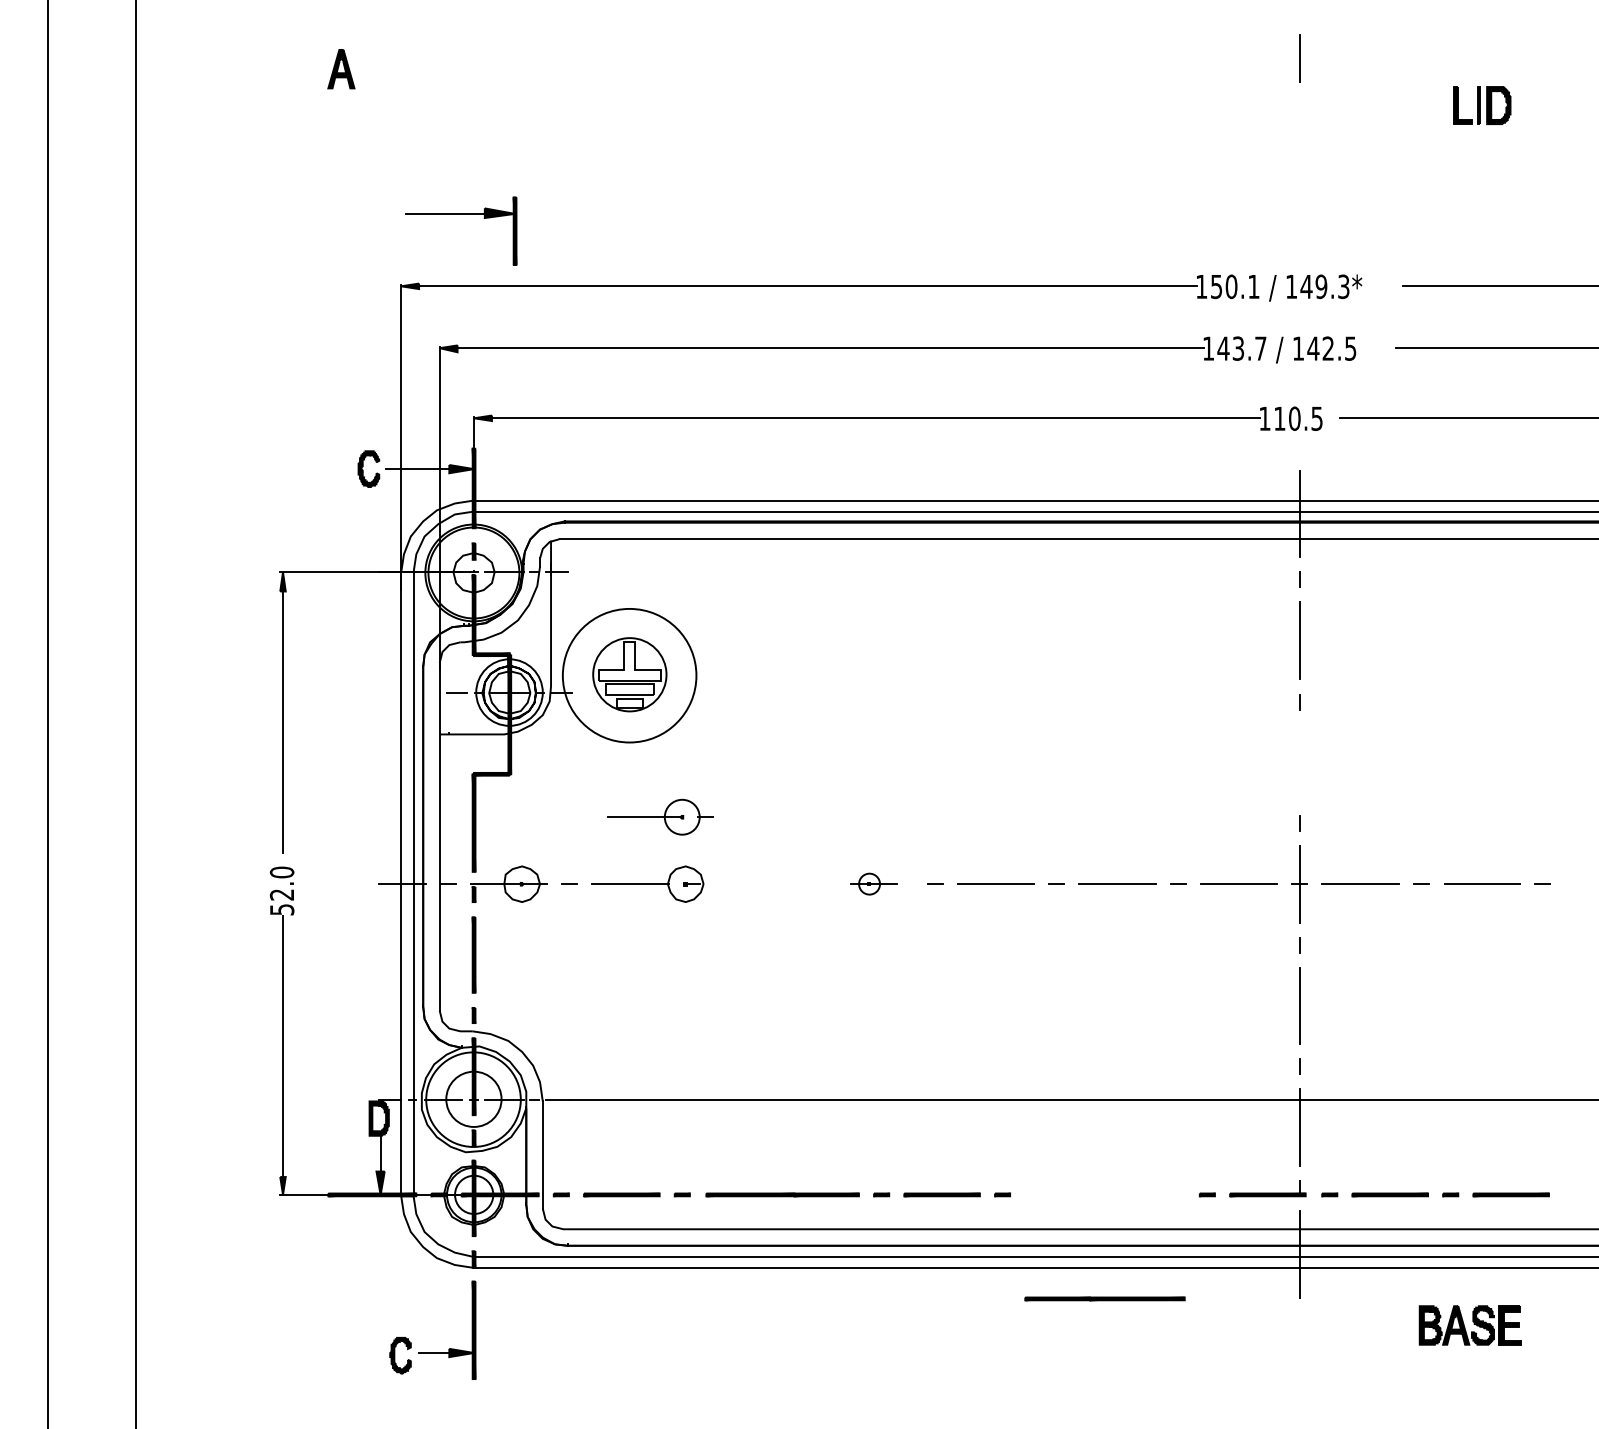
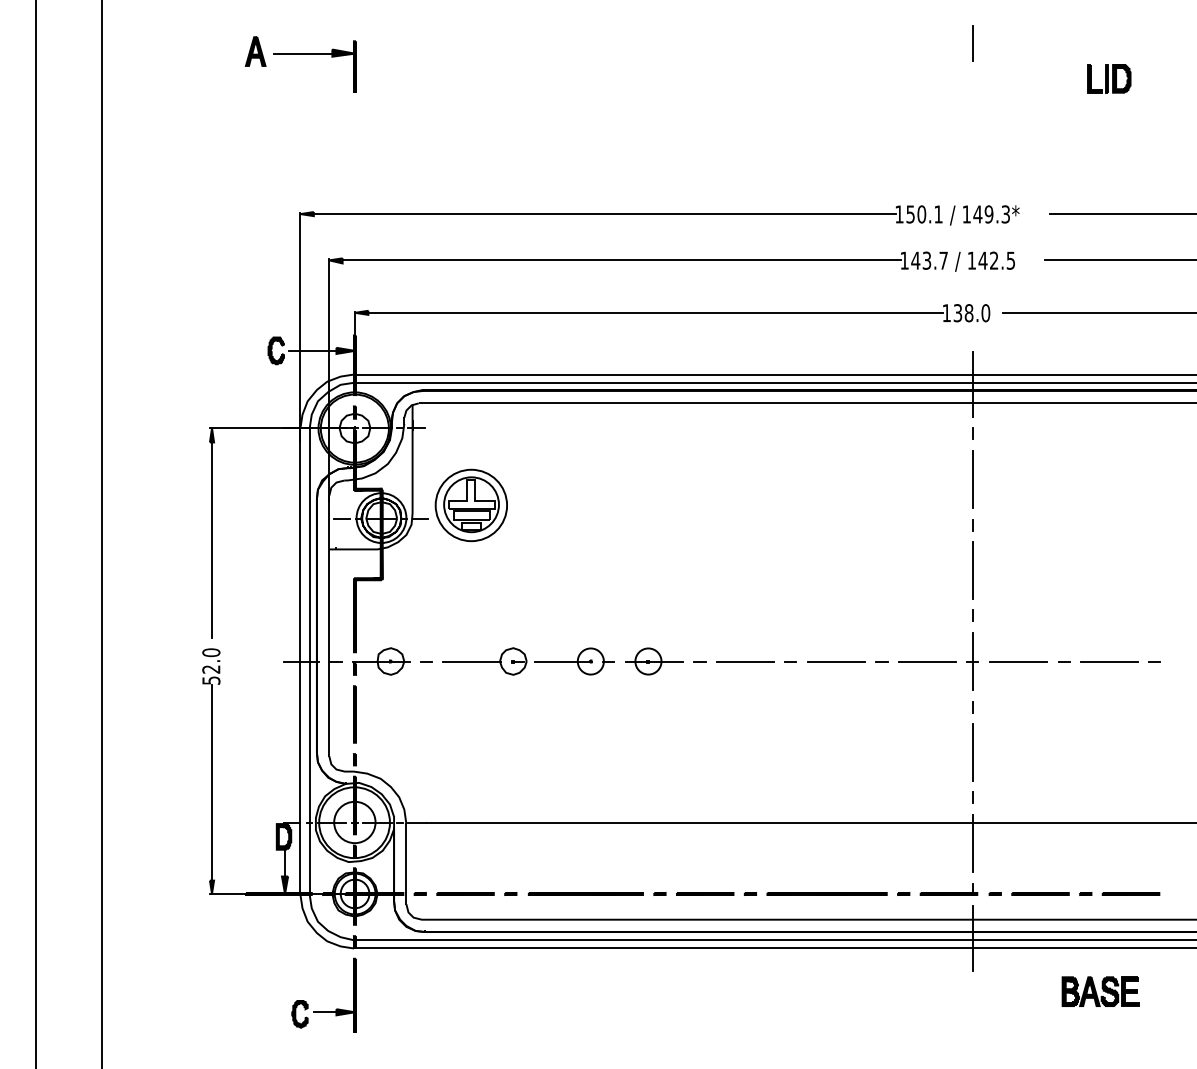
part: (461, 214) -> (314, 54), moved
text: (1298, 418) -> (971, 313), 110.5 -> 138.0
circle: (629, 675) -> (471, 505), size x0.71
line: (1300, 762) -> (973, 570), added
part: (660, 816) -> (574, 660), moved
part: (874, 883) -> (654, 660), size x1.67
part: (1104, 1298) -> (826, 893), moved

